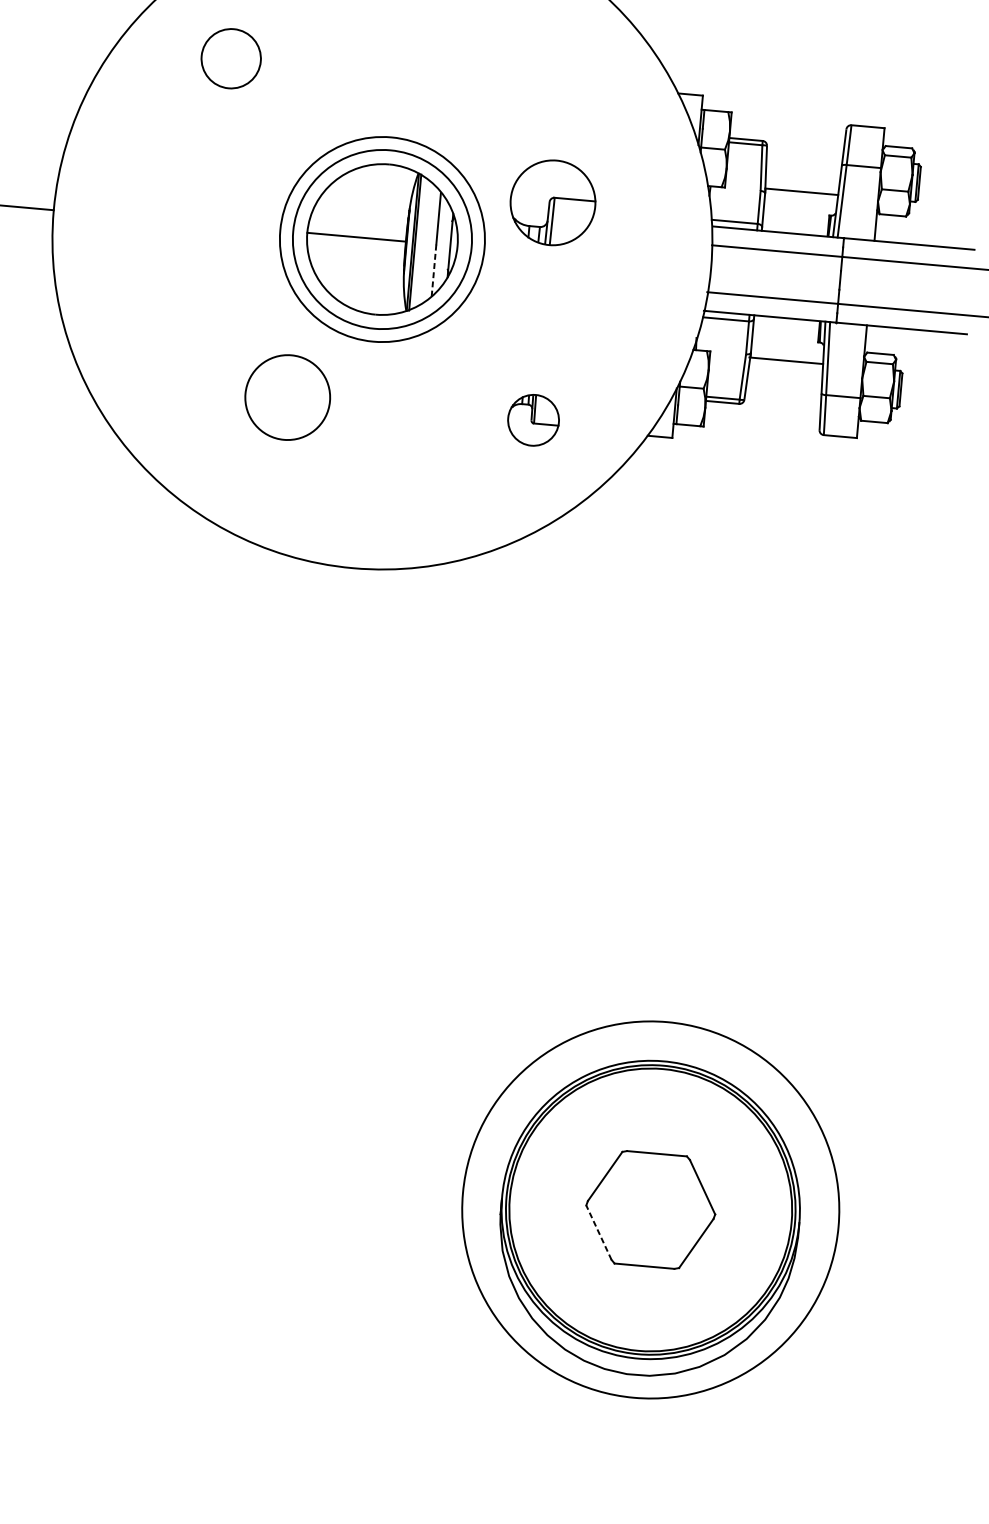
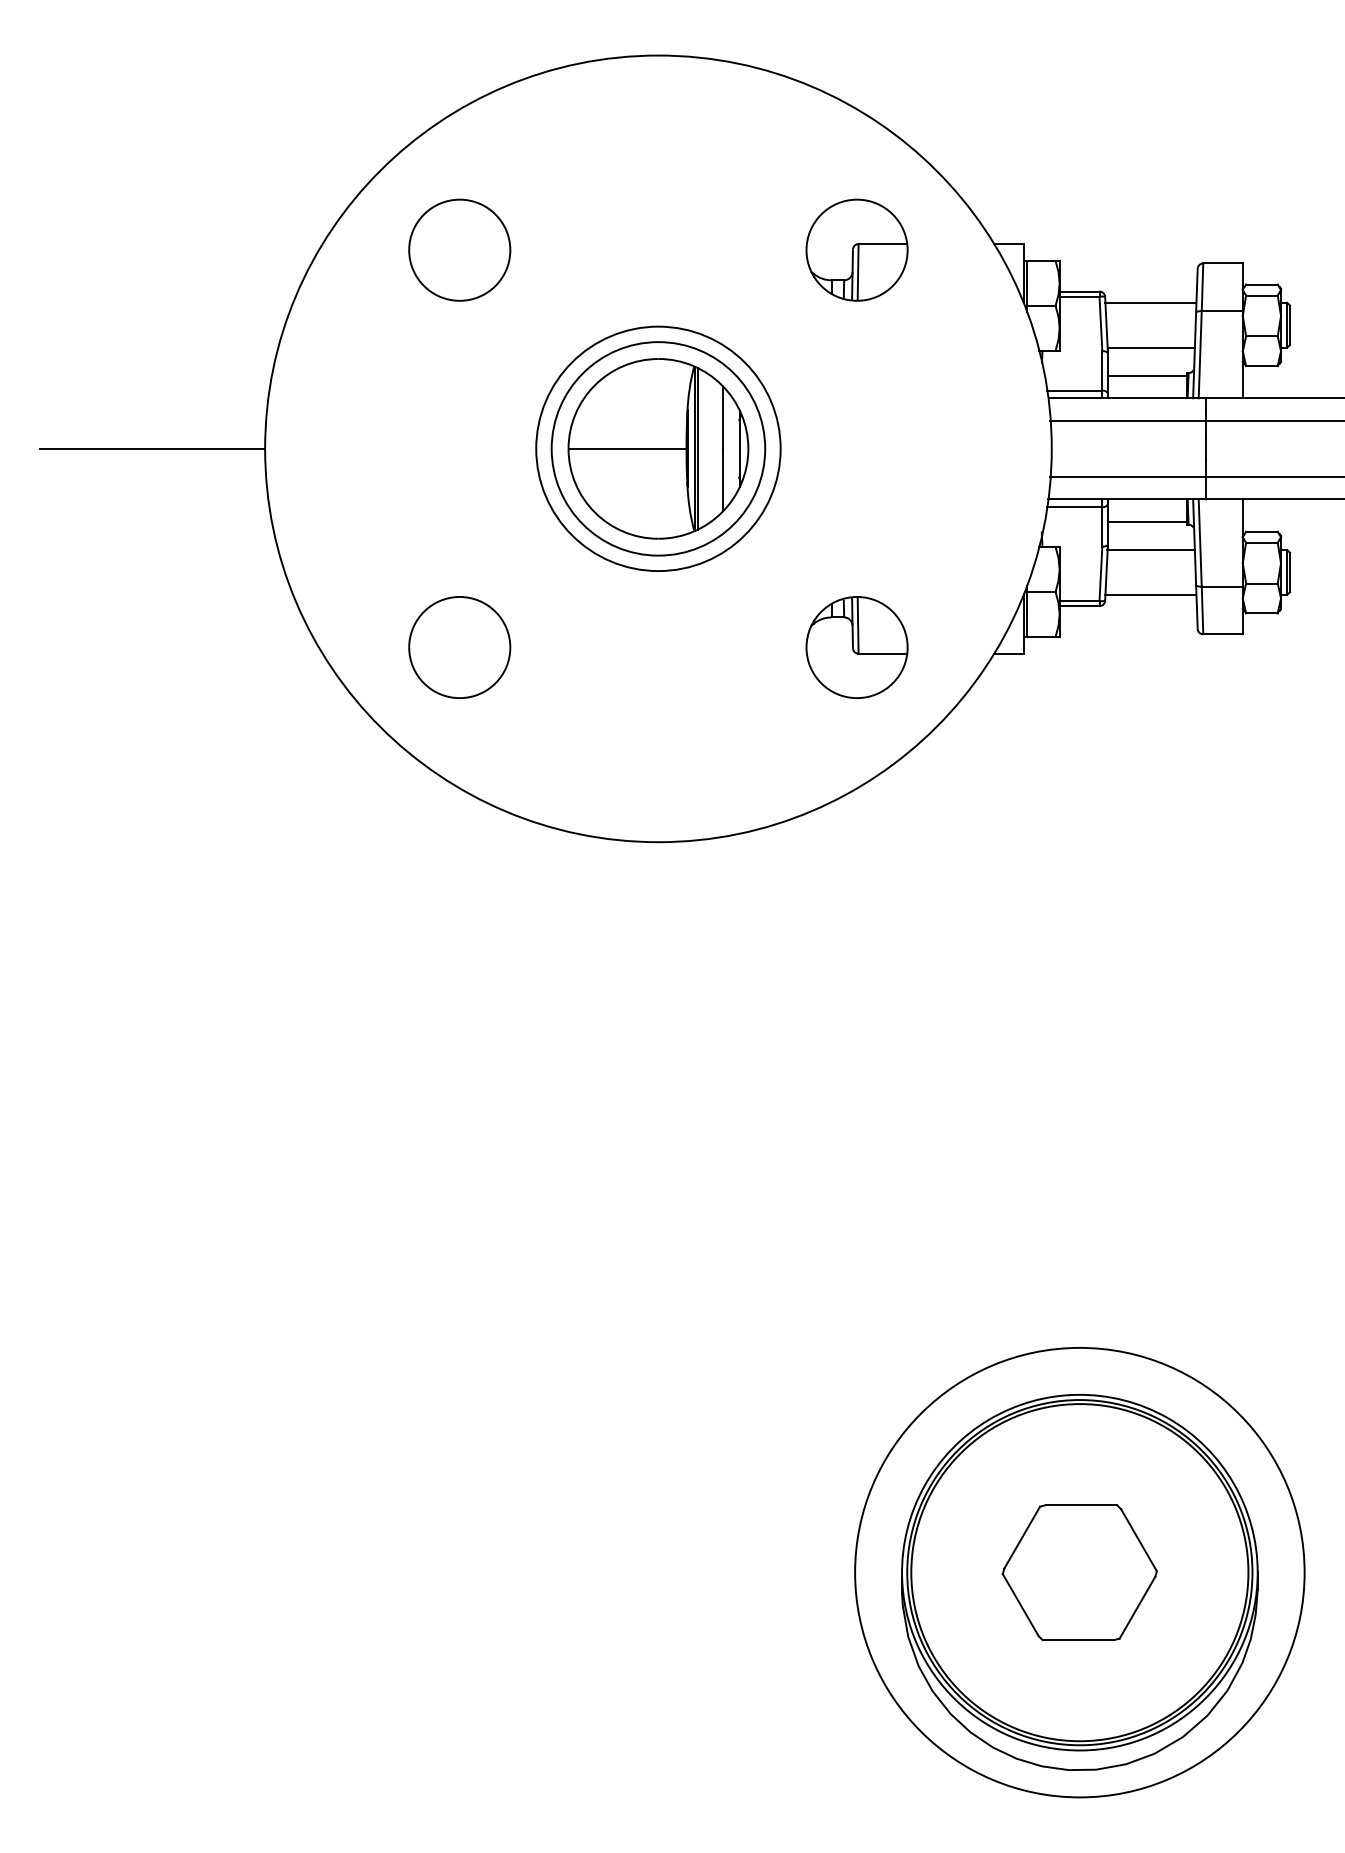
circle: (231, 58) -> (459, 249), size x1.43
line: (804, 153) -> (1150, 302), added
part: (552, 202) -> (856, 249), moved
line: (795, 214) -> (1146, 375), added
line: (433, 269) -> (722, 479), dashed -> solid
line: (784, 336) -> (1146, 521), added
circle: (287, 397) -> (459, 647), moved
line: (782, 397) -> (1150, 594), added
part: (533, 420) -> (856, 647), size x1.67
line: (598, 1232) -> (1020, 1605), dashed -> solid

